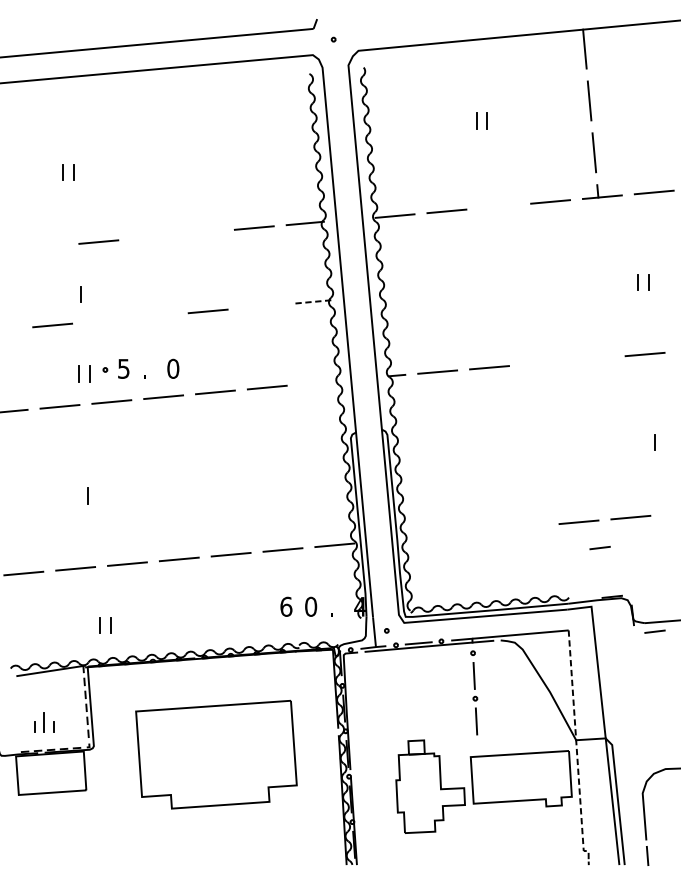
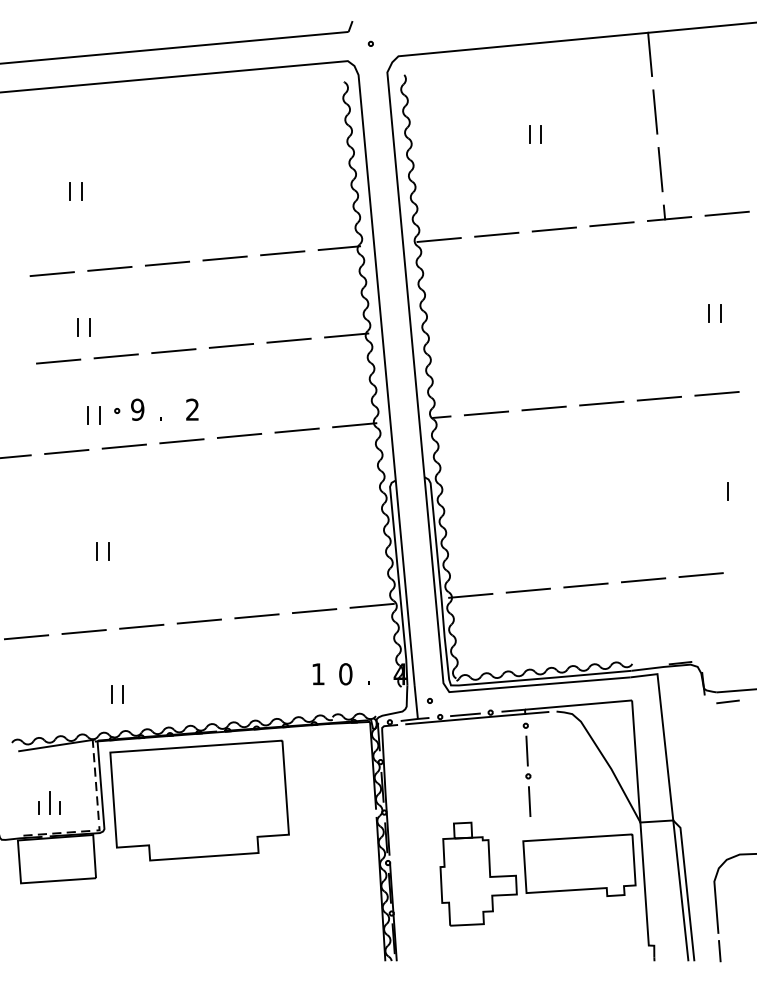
line: (497, 206) -> (553, 229), added
line: (201, 232) -> (224, 258), added
line: (150, 237) -> (167, 263), added
line: (46, 247) -> (51, 274), added
line: (69, 294) -> (77, 327), added
line: (311, 302) -> (346, 335), dashed -> solid
line: (259, 306) -> (288, 340), added
line: (156, 315) -> (173, 350), added
line: (103, 320) -> (115, 356), added
line: (593, 358) -> (659, 398), added
line: (541, 363) -> (601, 403), added
text: (123, 368) -> (137, 409), 5 -> 9
text: (173, 368) -> (192, 409), 0 -> 2
line: (318, 383) -> (354, 425), added
line: (97, 496) -> (108, 551), added
line: (526, 526) -> (585, 585), added
line: (474, 531) -> (527, 590), added
line: (423, 535) -> (470, 595), added
line: (599, 547) -> (666, 608), removed
text: (286, 607) -> (318, 674), 6 -> 1
line: (577, 749) -> (641, 832), dashed -> solid
part: (216, 754) -> (199, 800), moved

